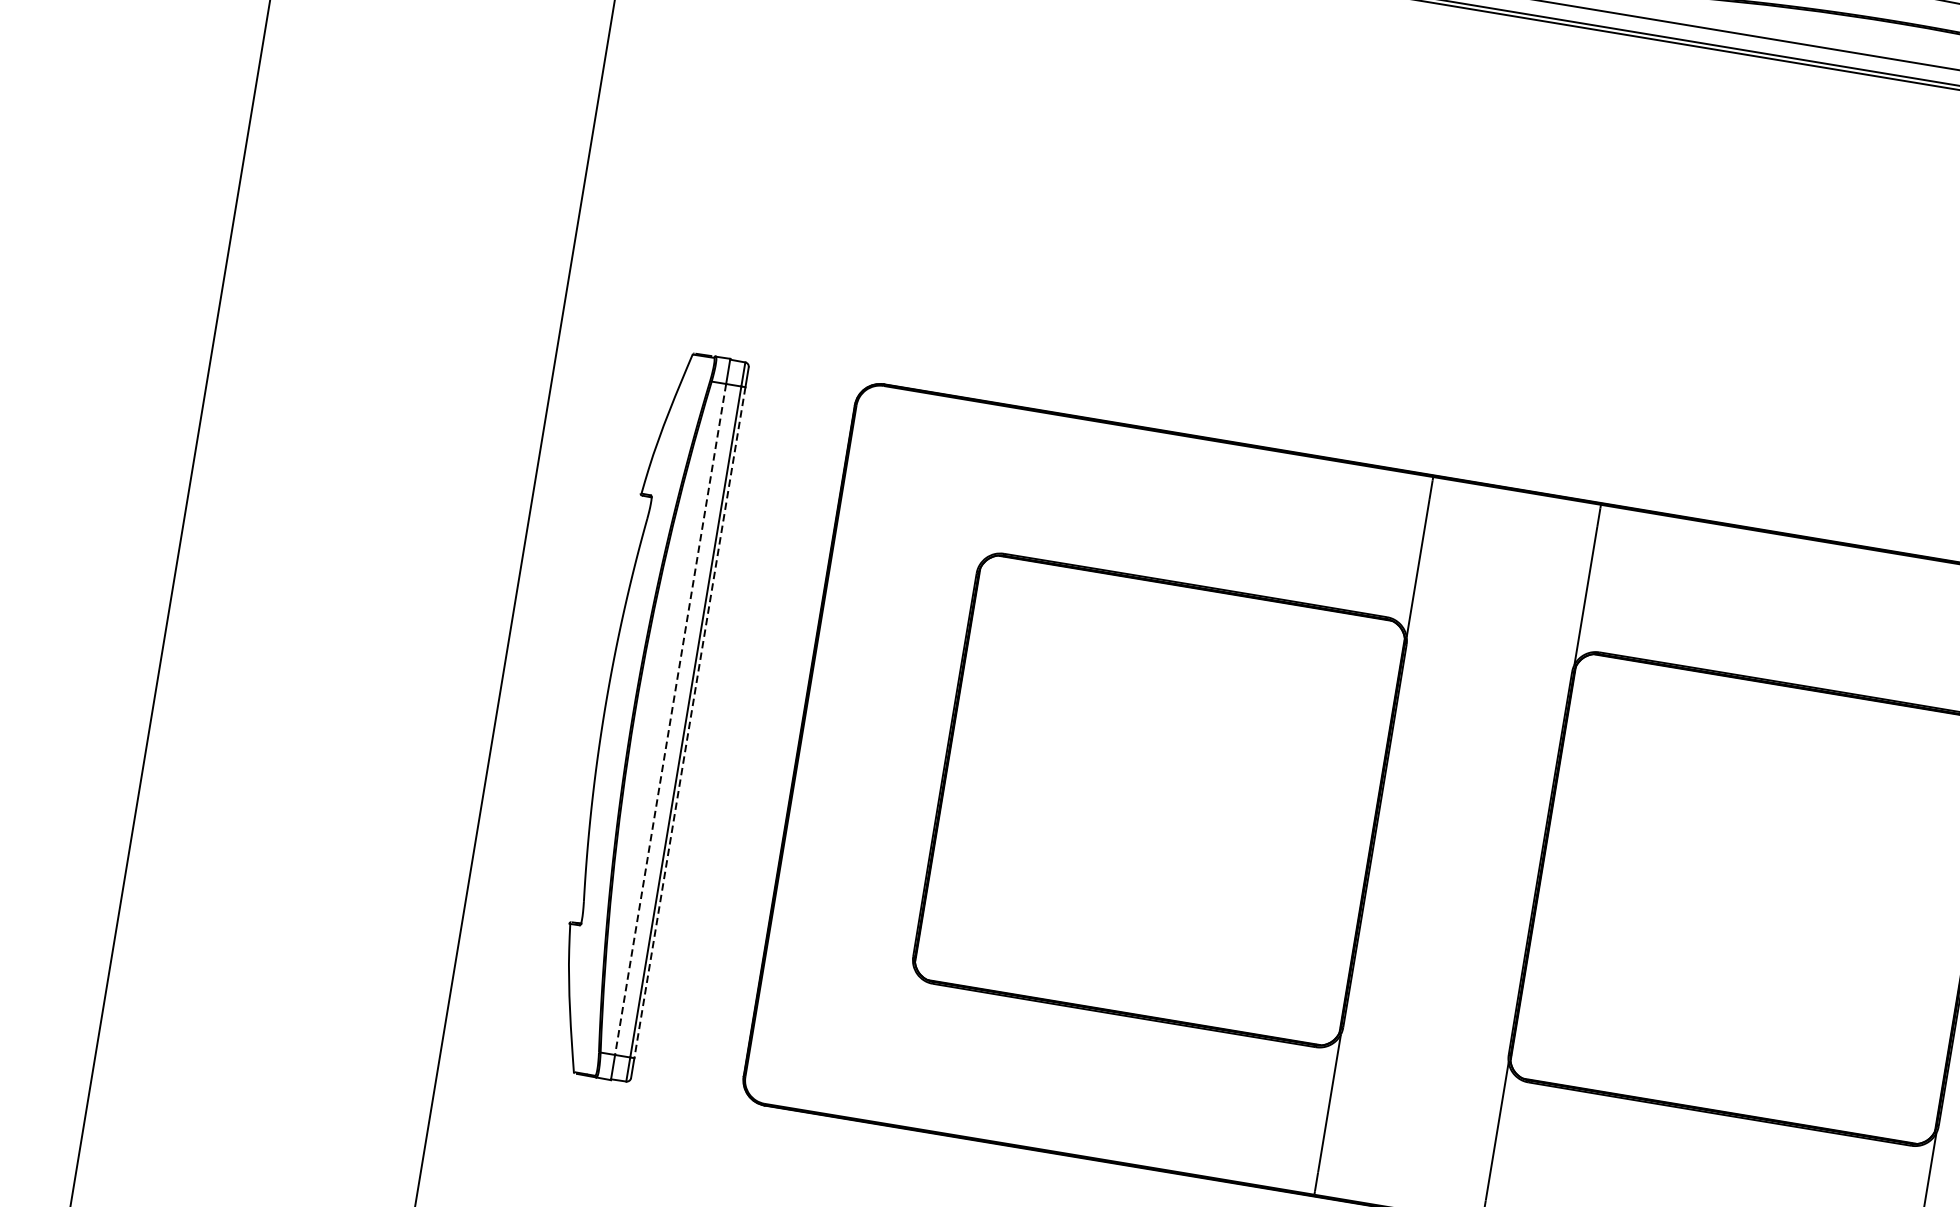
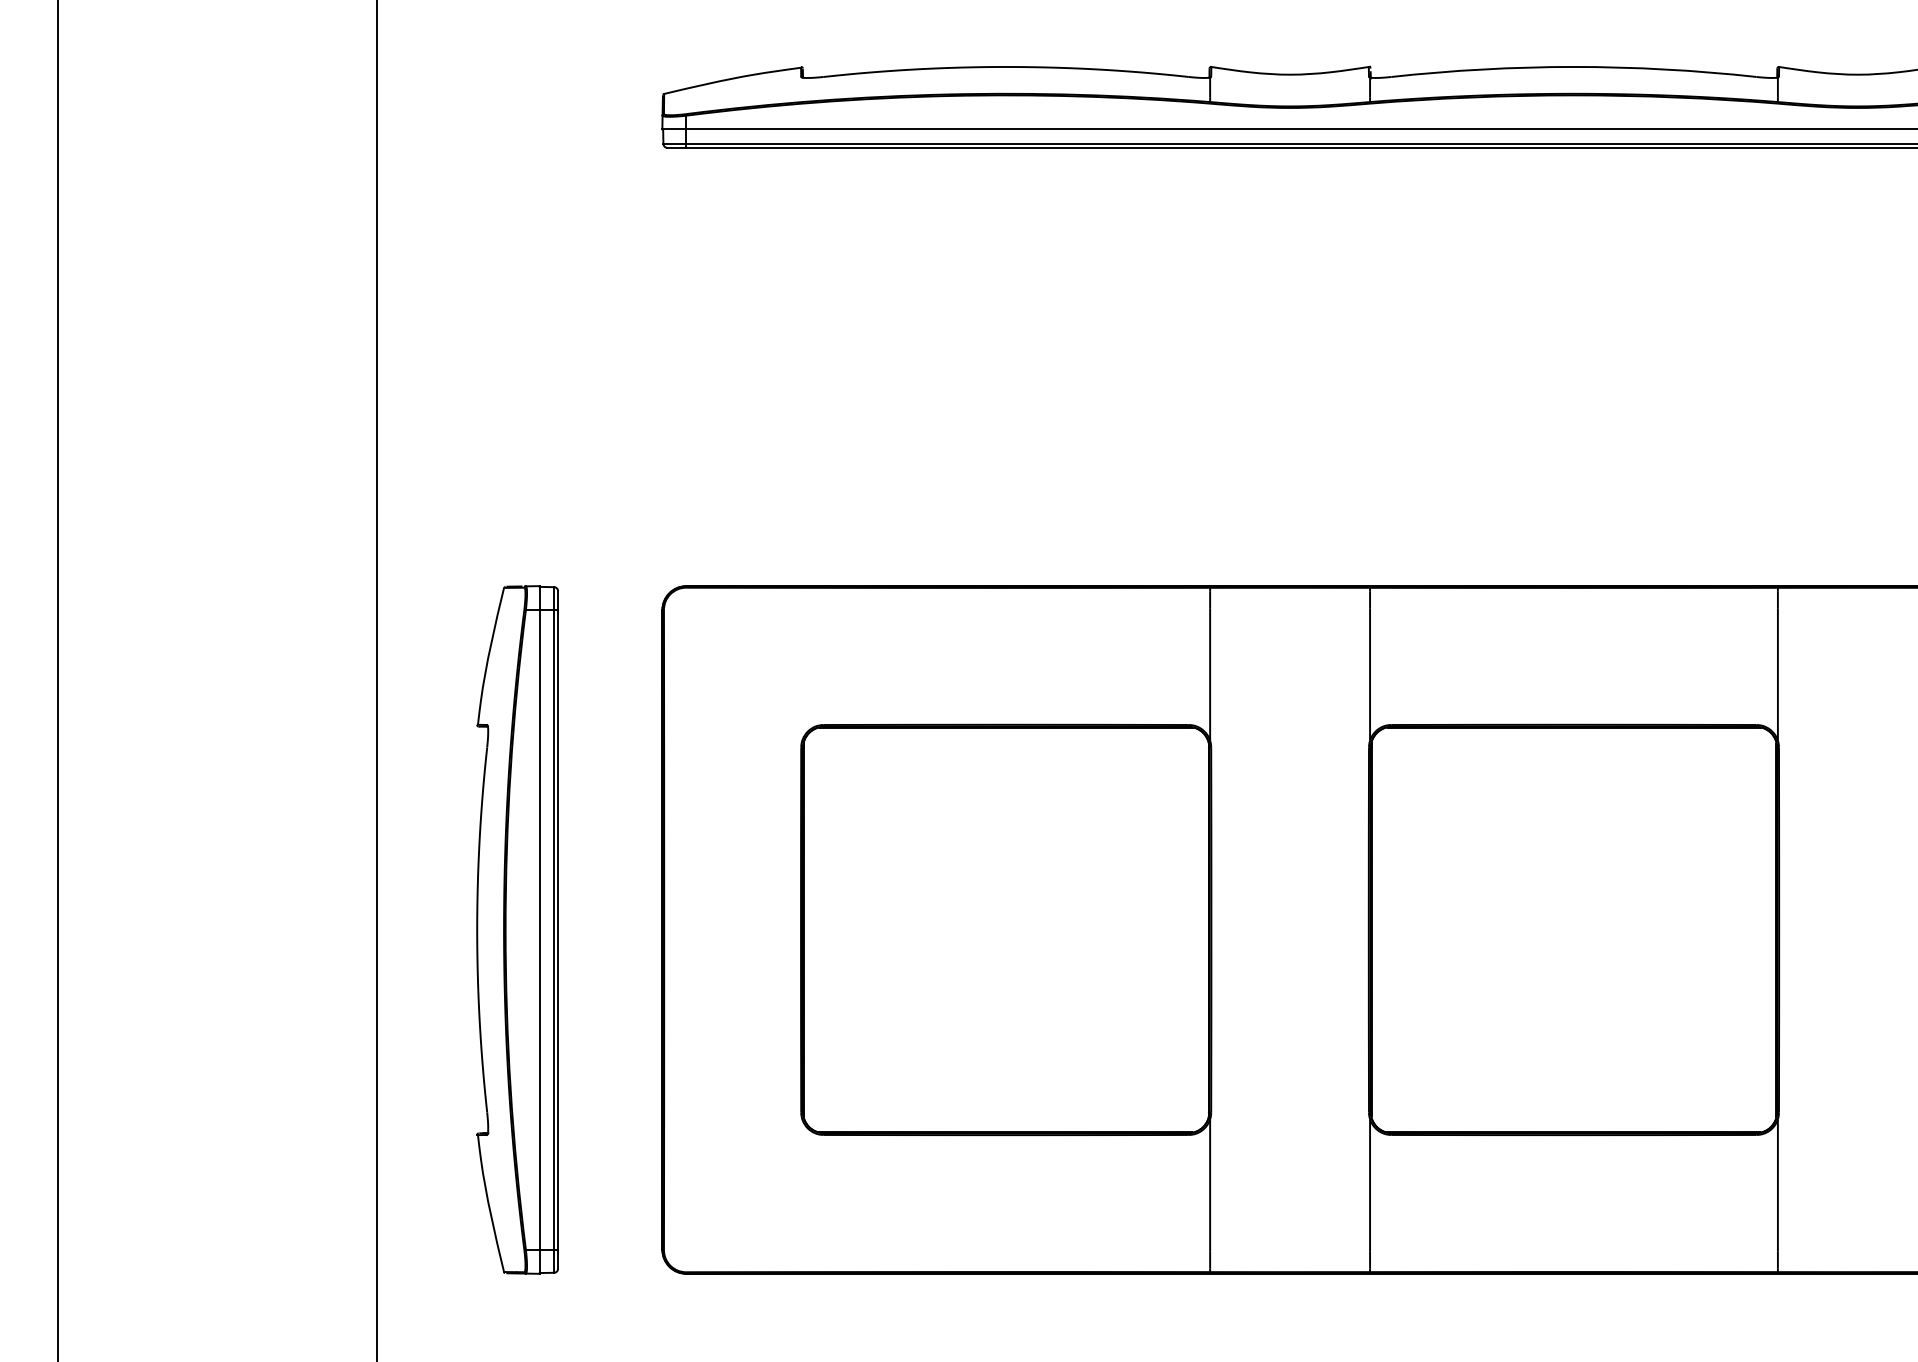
line: (670, 718) -> (539, 929), dashed -> solid
line: (690, 722) -> (558, 929), dashed -> solid

